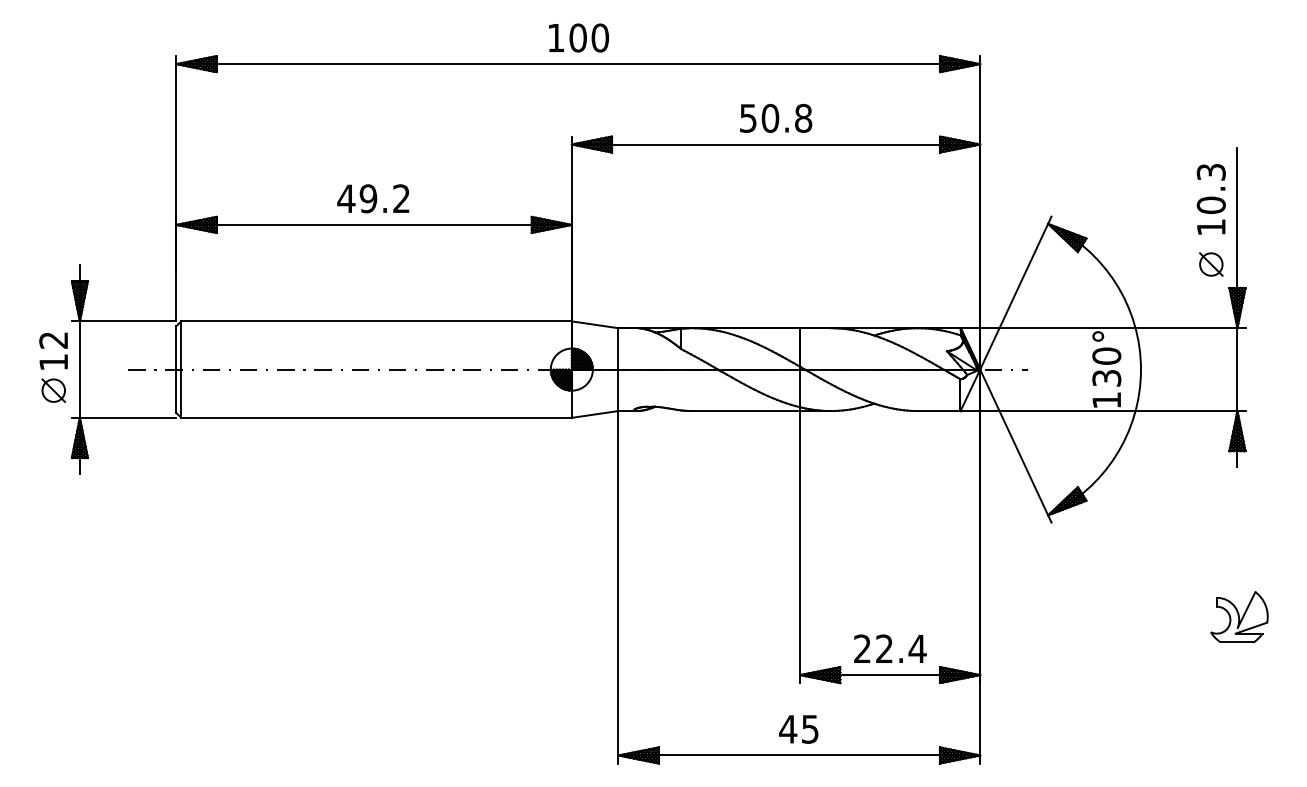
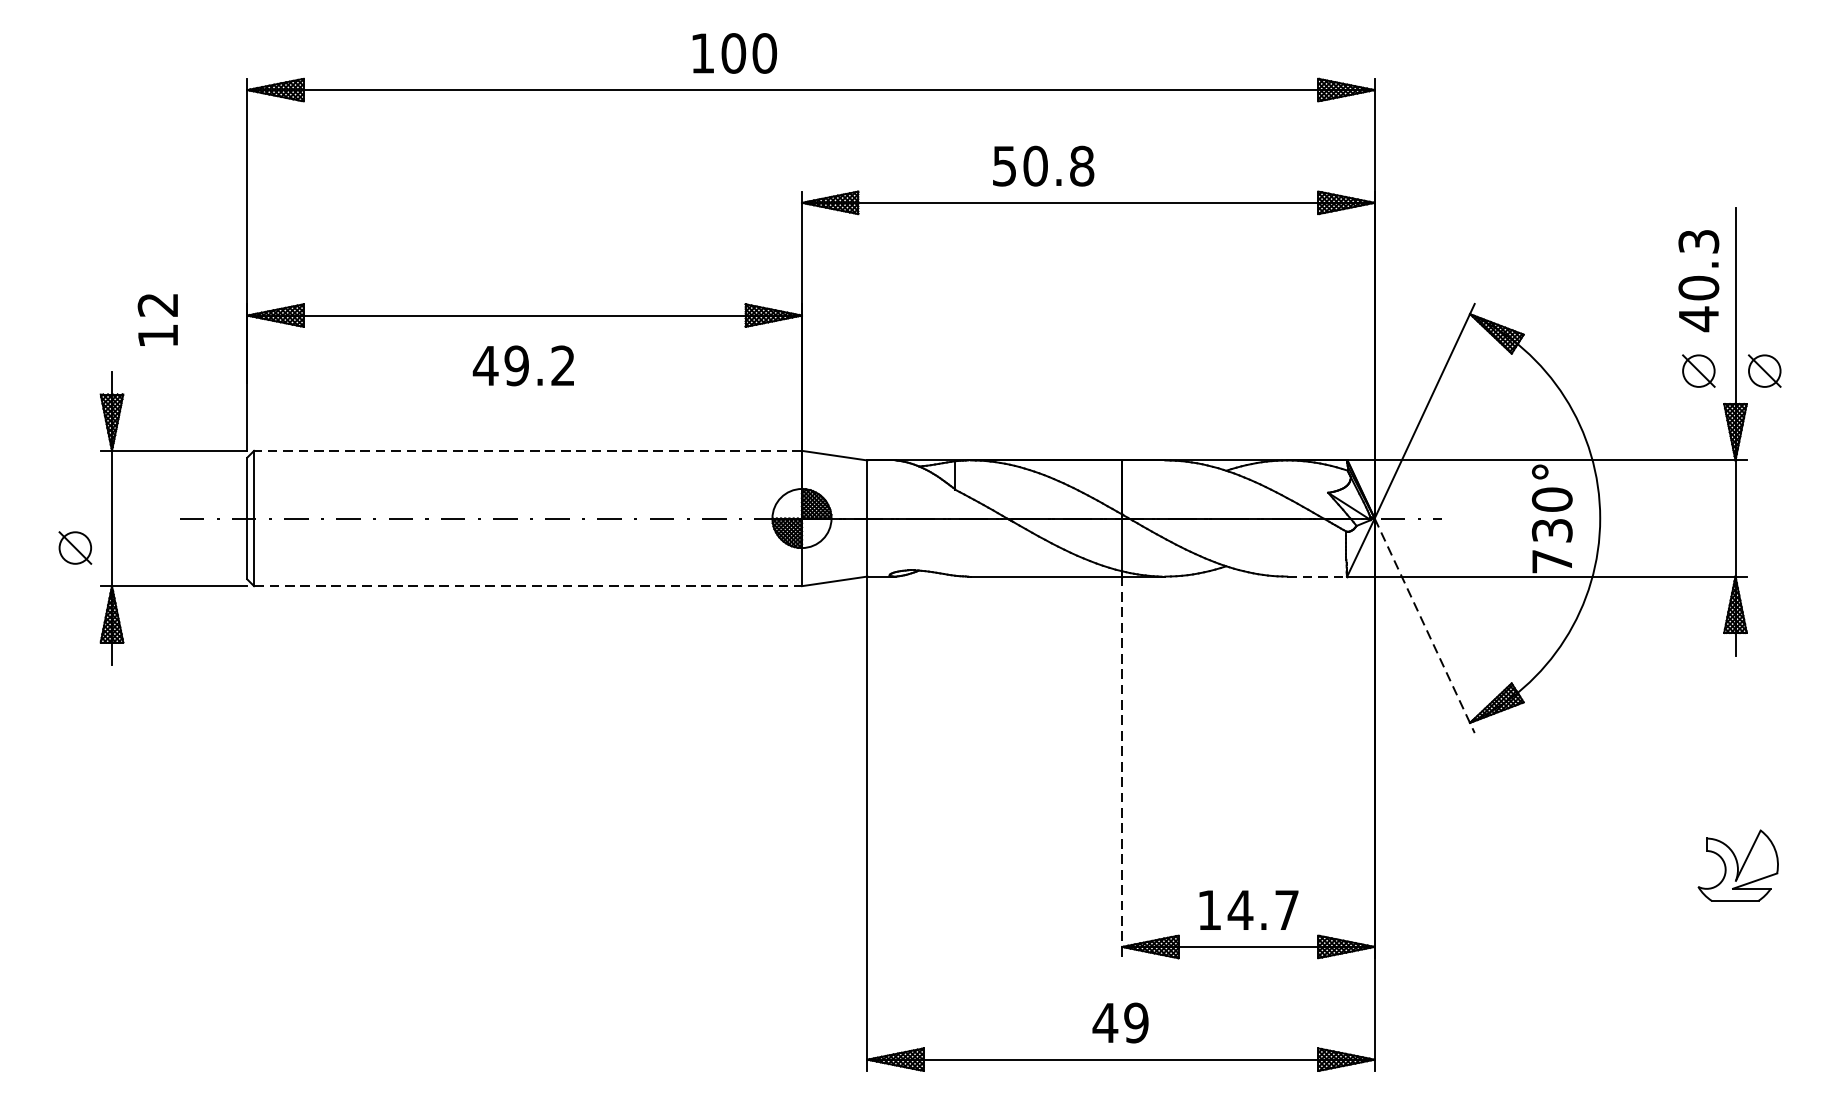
text: (578, 37) -> (734, 52), moved
text: (776, 117) -> (1044, 164), moved
text: (373, 198) -> (523, 365), moved
text: (1211, 227) -> (1699, 319), 10.3 -> 40.3
part: (1258, 264) -> (1765, 371), added
line: (376, 321) -> (528, 451), solid -> dashed
text: (53, 350) -> (157, 319), moved
text: (1106, 400) -> (1551, 561), 130° -> 730°
line: (939, 411) -> (1317, 577), solid -> dashed
line: (377, 417) -> (529, 585), solid -> dashed
line: (1016, 446) -> (1425, 626), solid -> dashed
line: (800, 547) -> (1122, 767), solid -> dashed
text: (890, 648) -> (1248, 909), 22.4 -> 14.7
text: (809, 728) -> (1135, 1021), 45 -> 49

